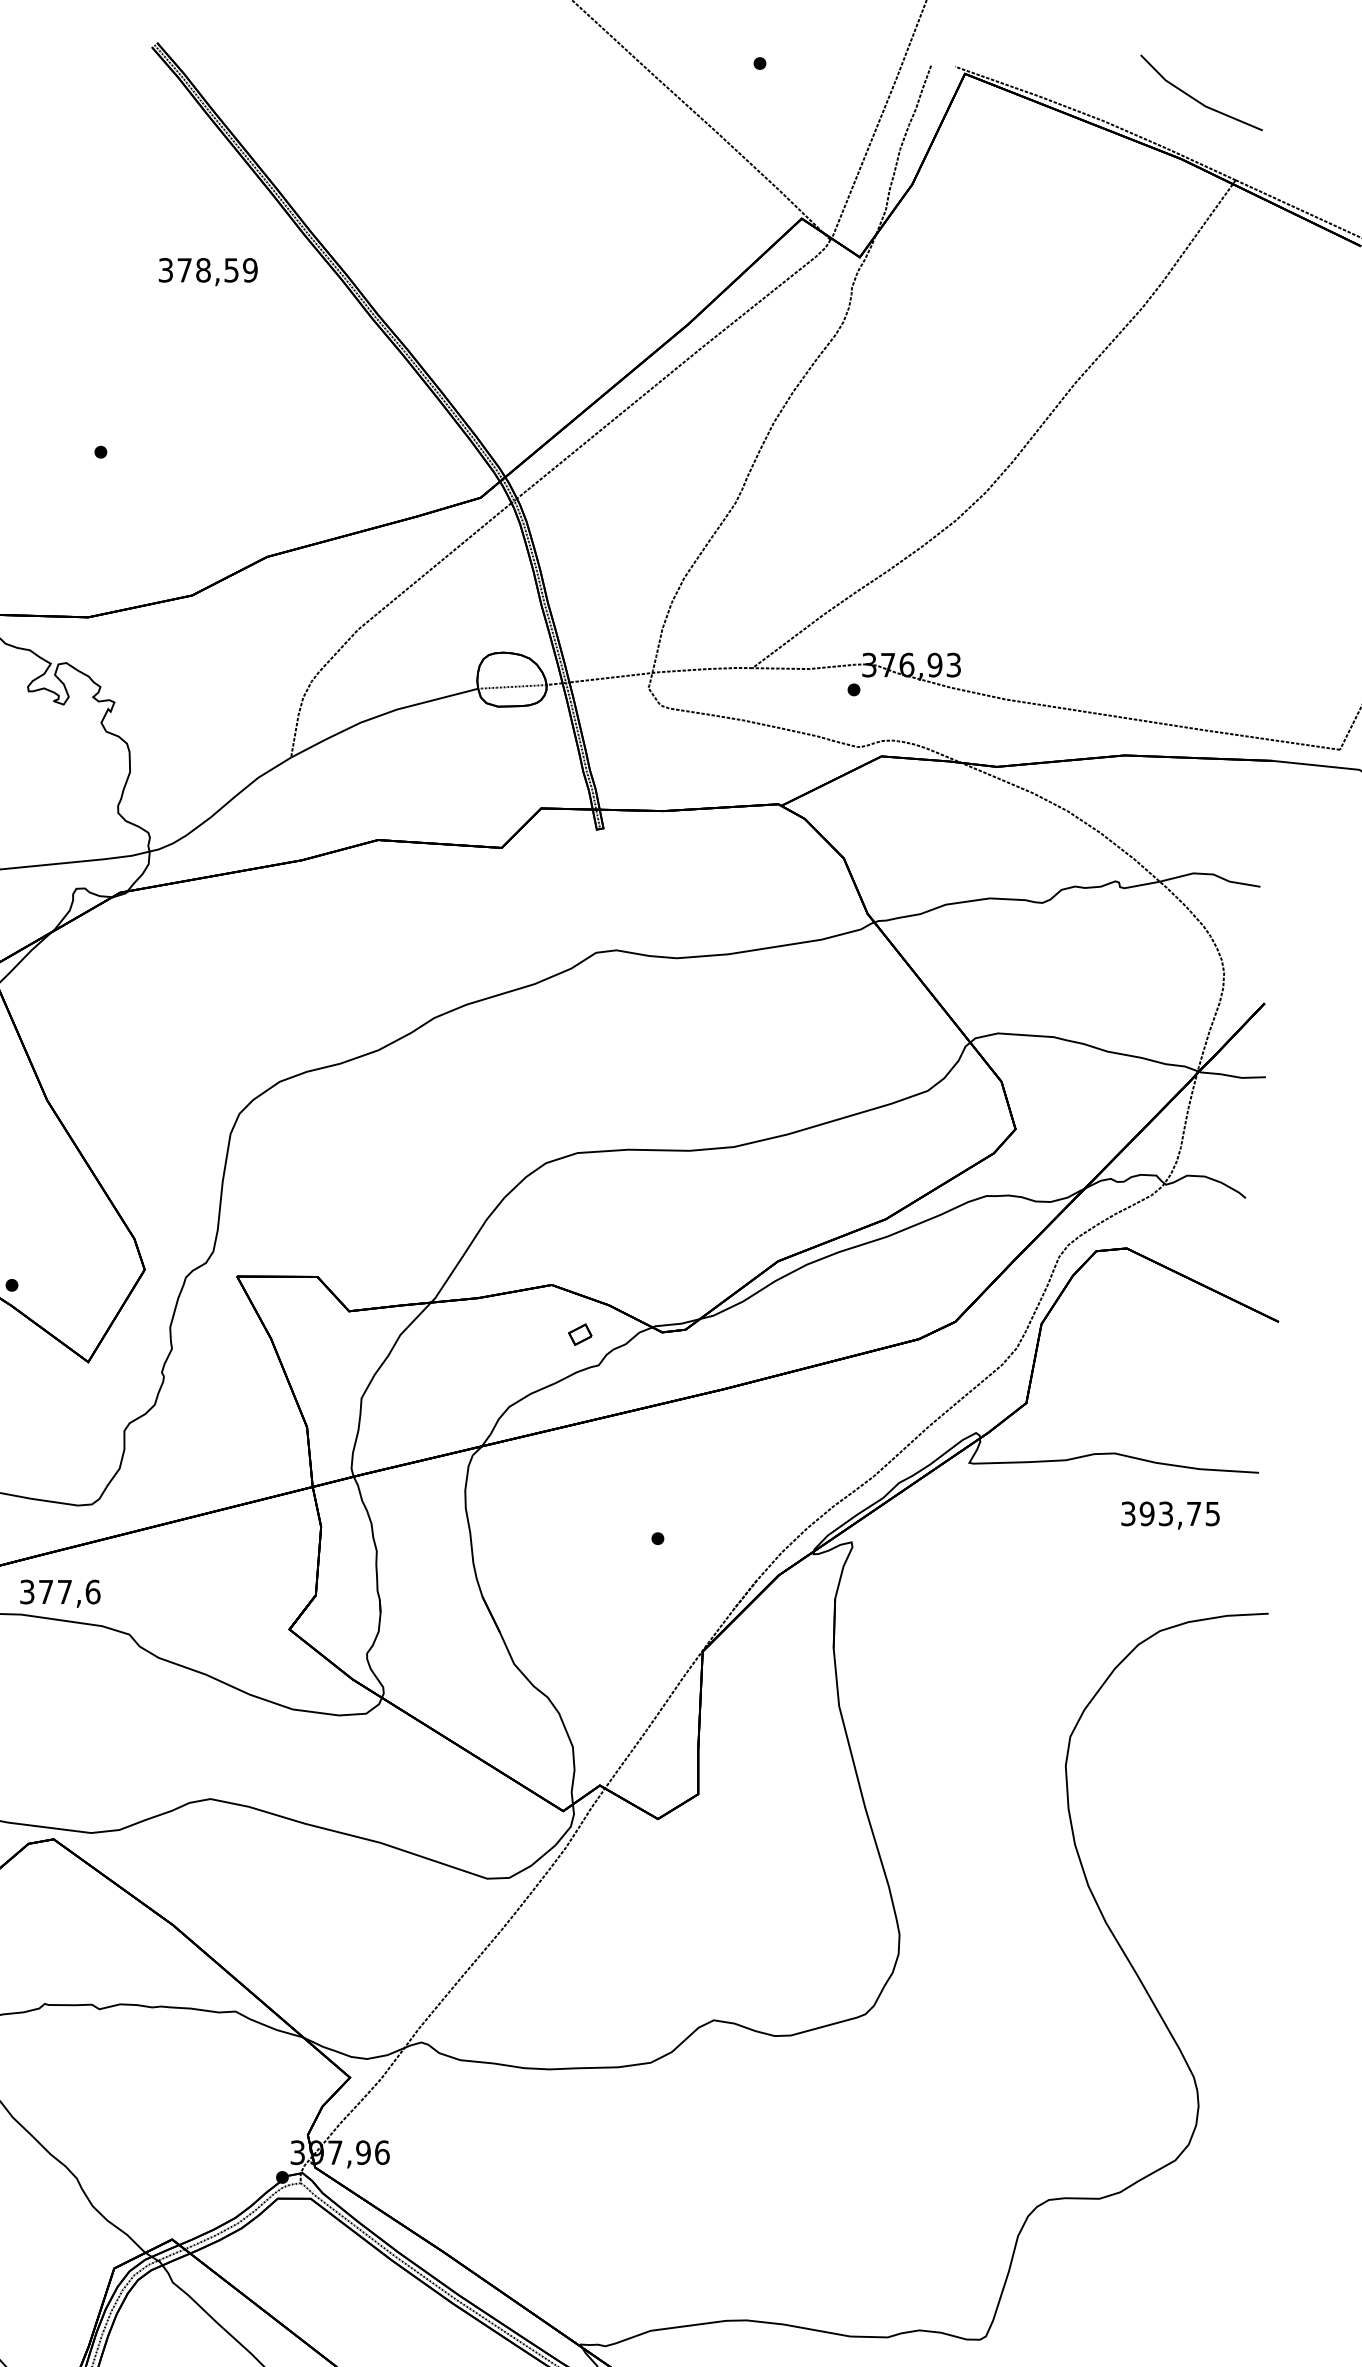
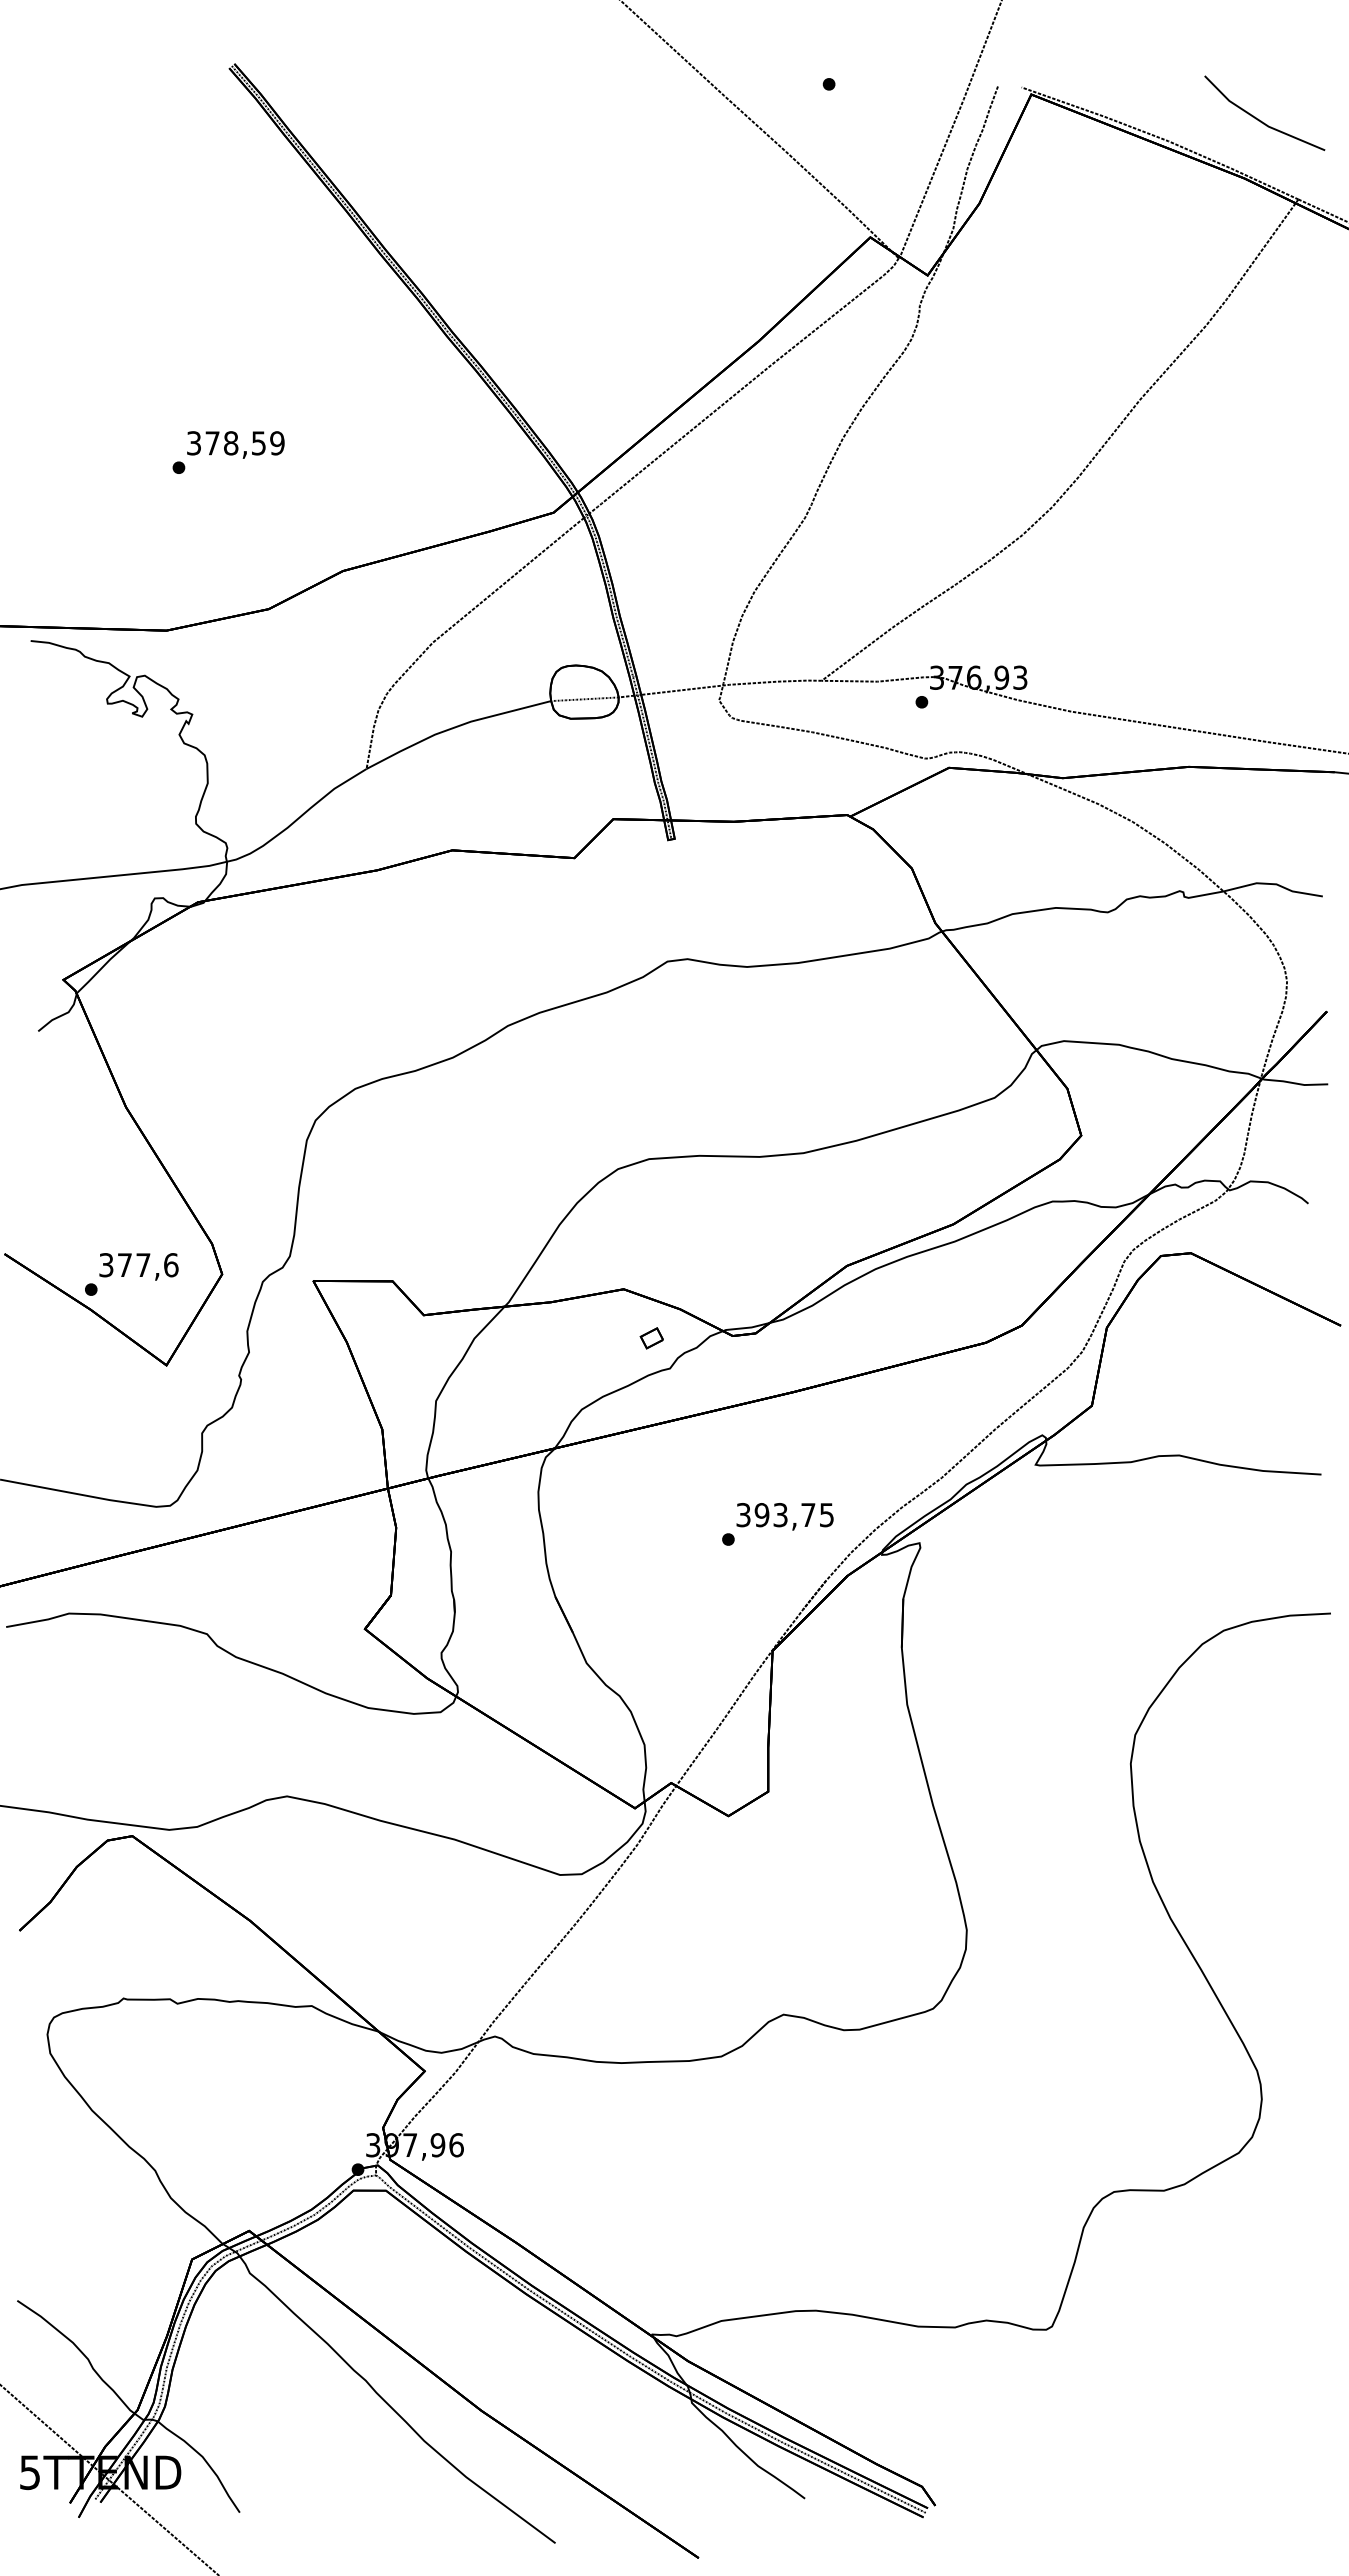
text: (207, 271) -> (235, 444), moved
text: (1169, 1515) -> (784, 1516), moved
text: (59, 1593) -> (138, 1266), moved

